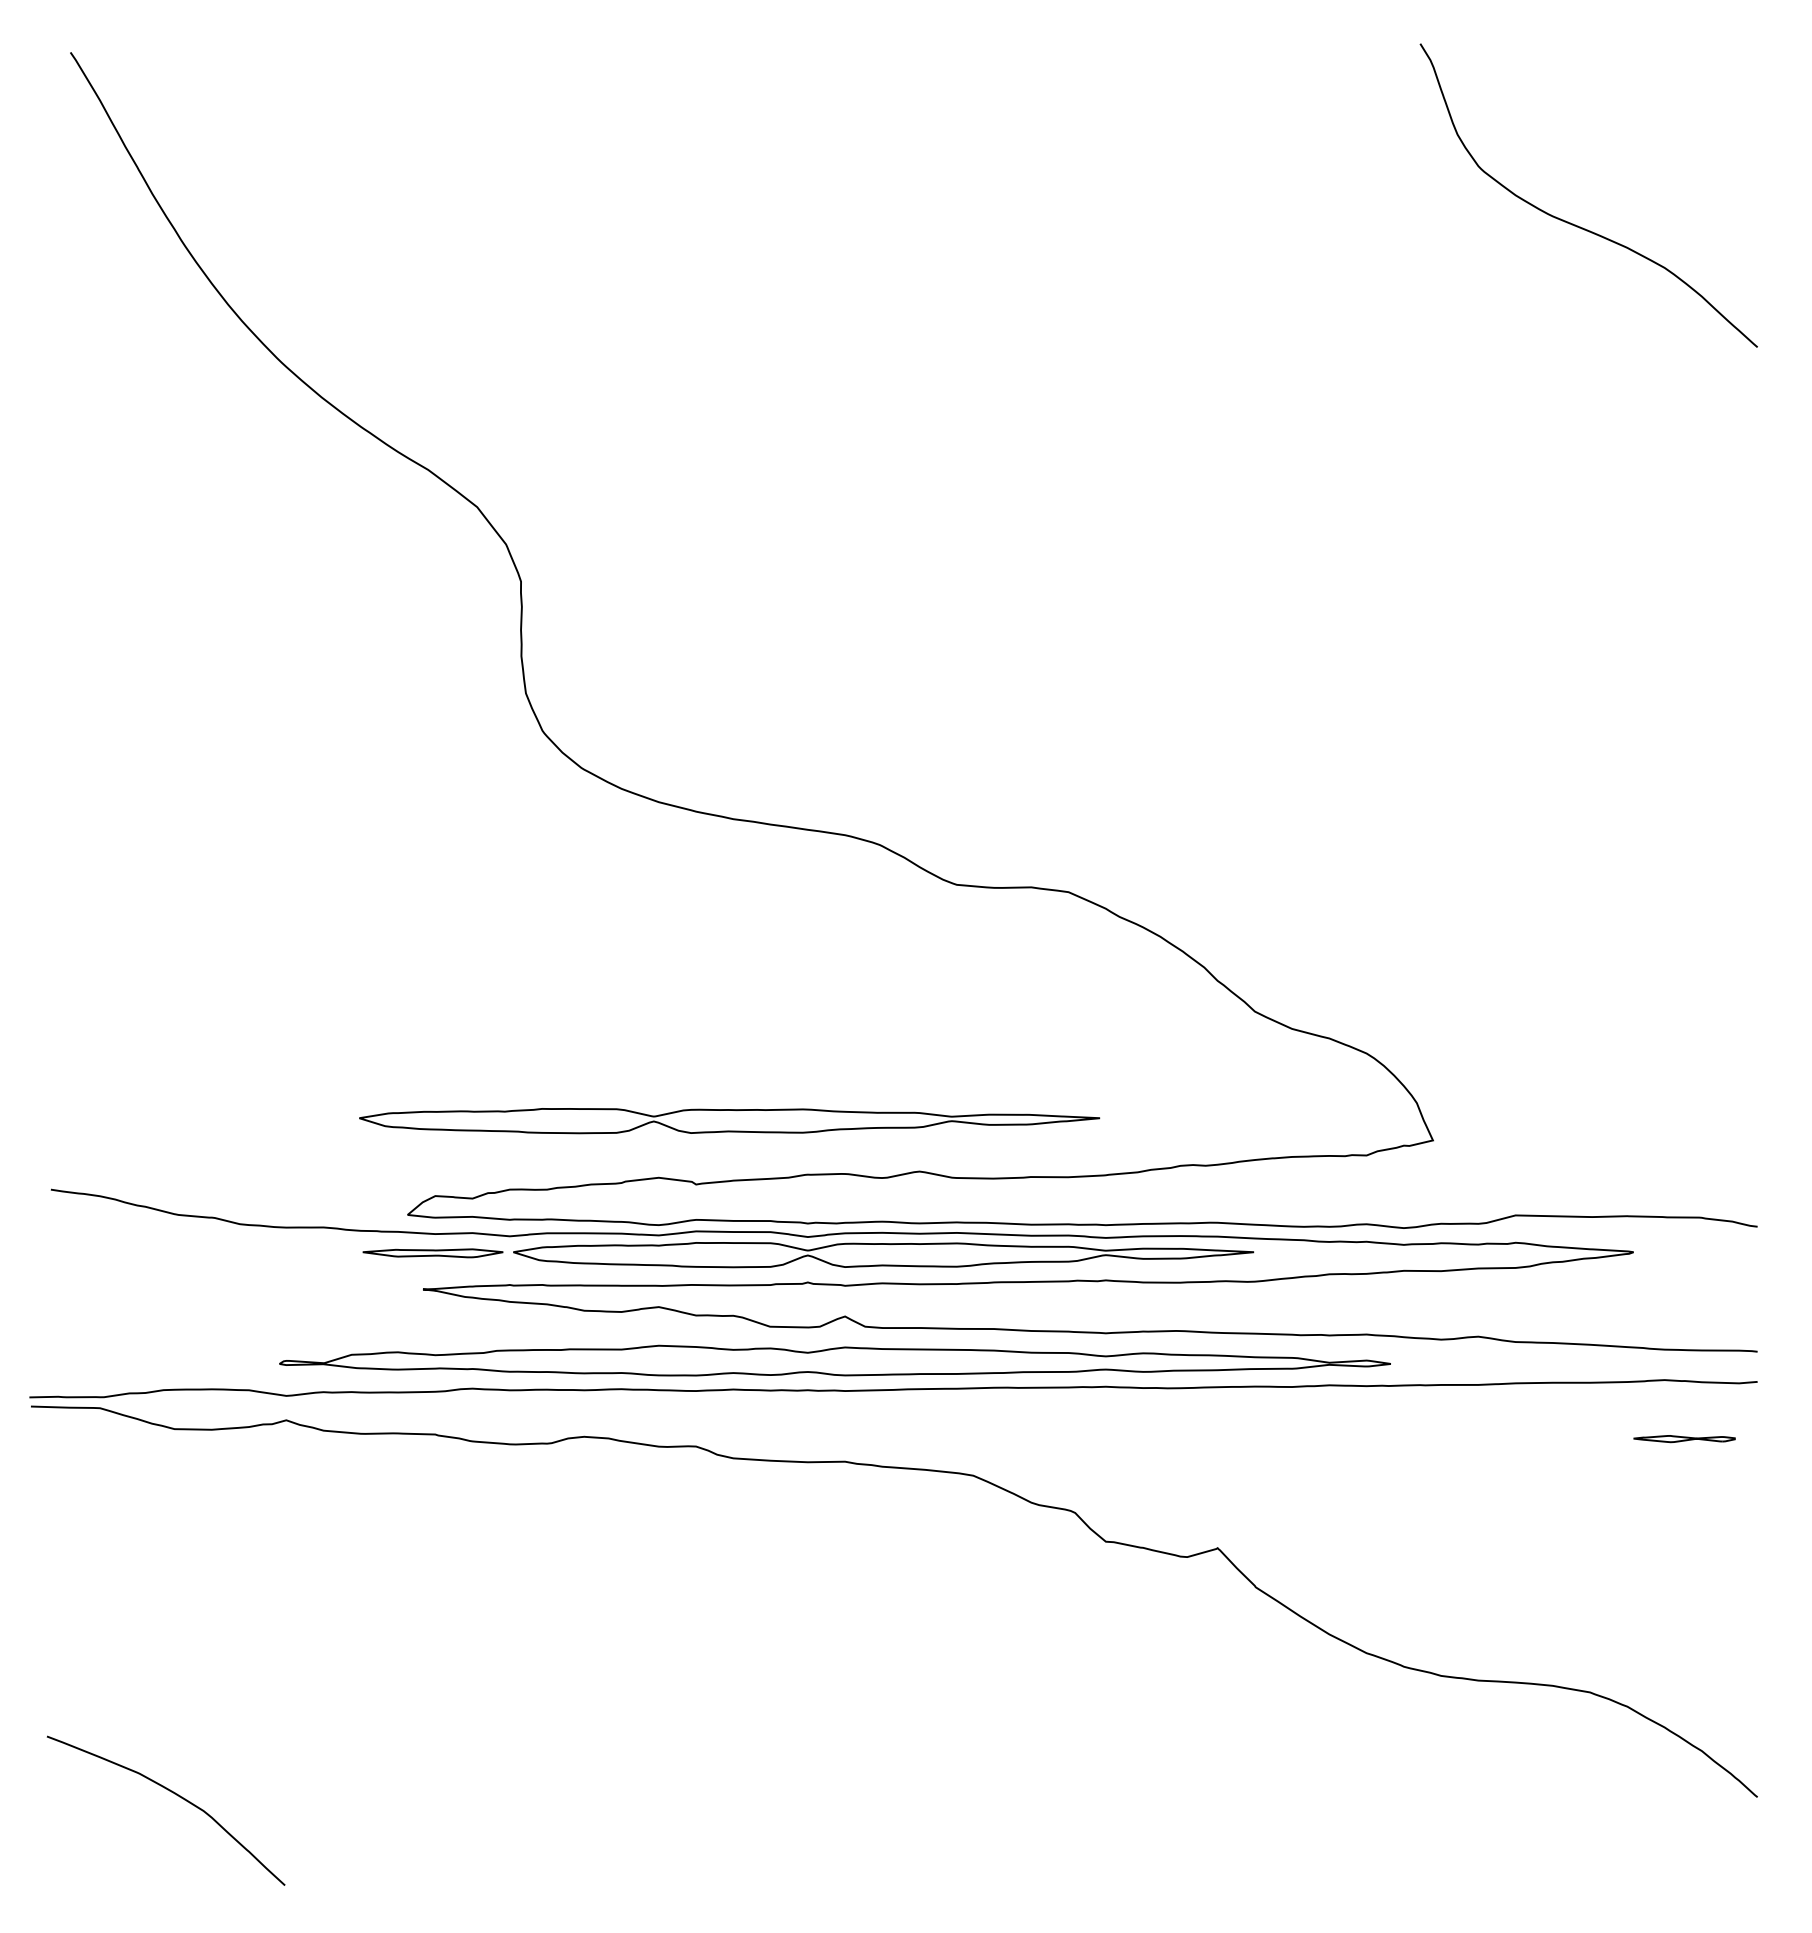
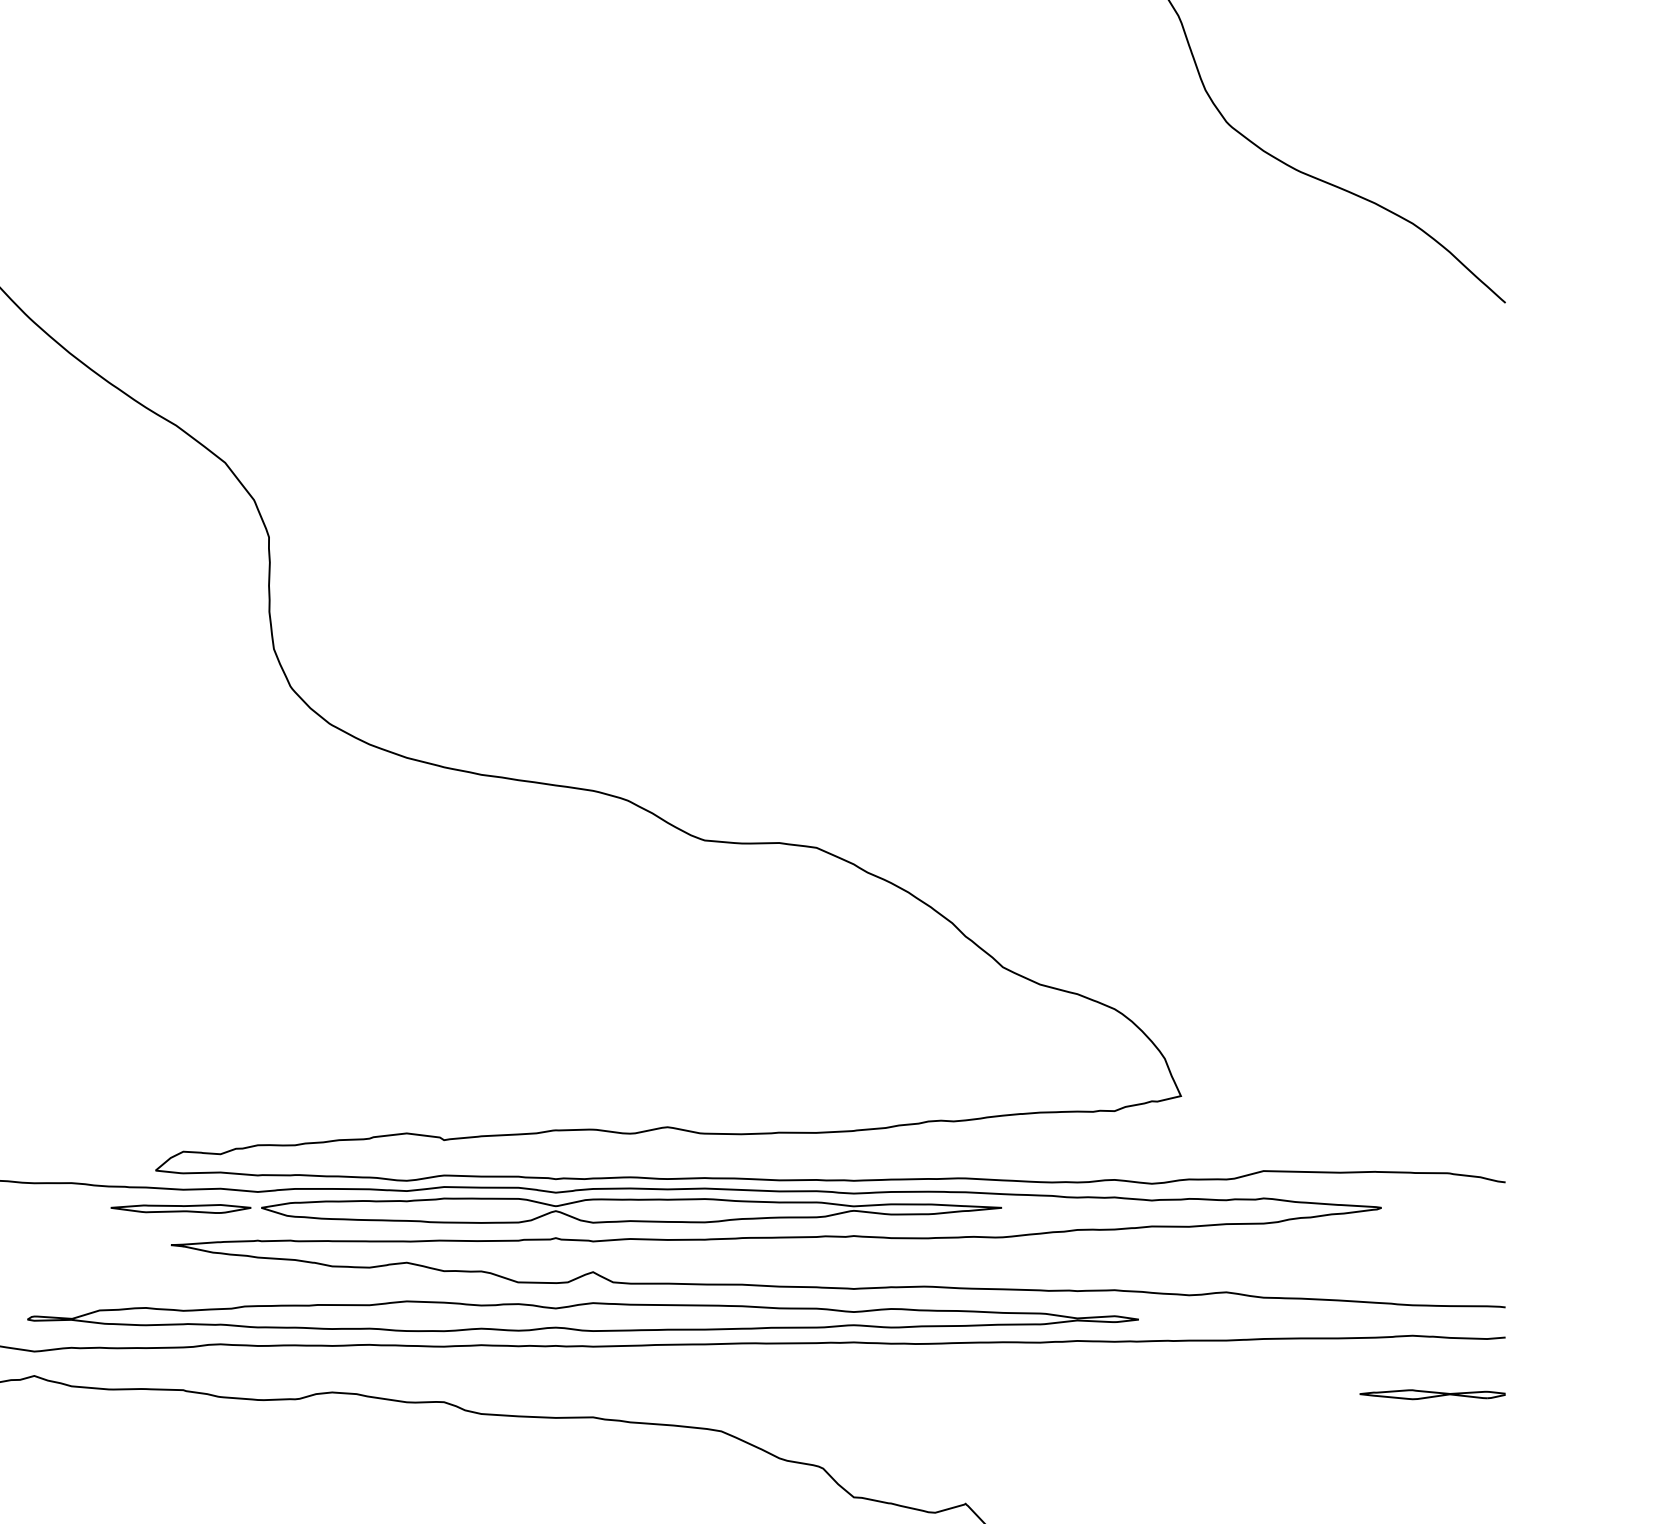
part: (729, 1121) -> (477, 1077), removed
part: (1684, 1438) -> (1432, 1394), size x1.43

